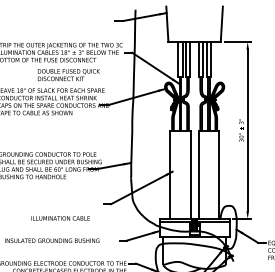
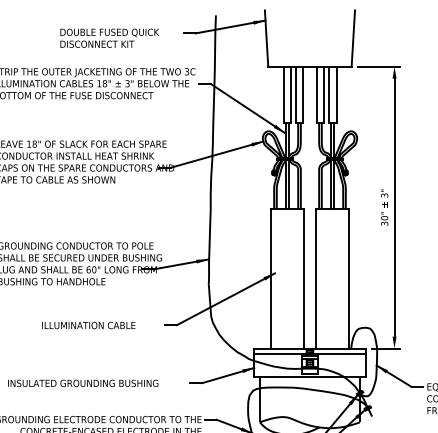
text: (68, 75) -> (109, 38), moved
text: (60, 218) -> (88, 325), moved

